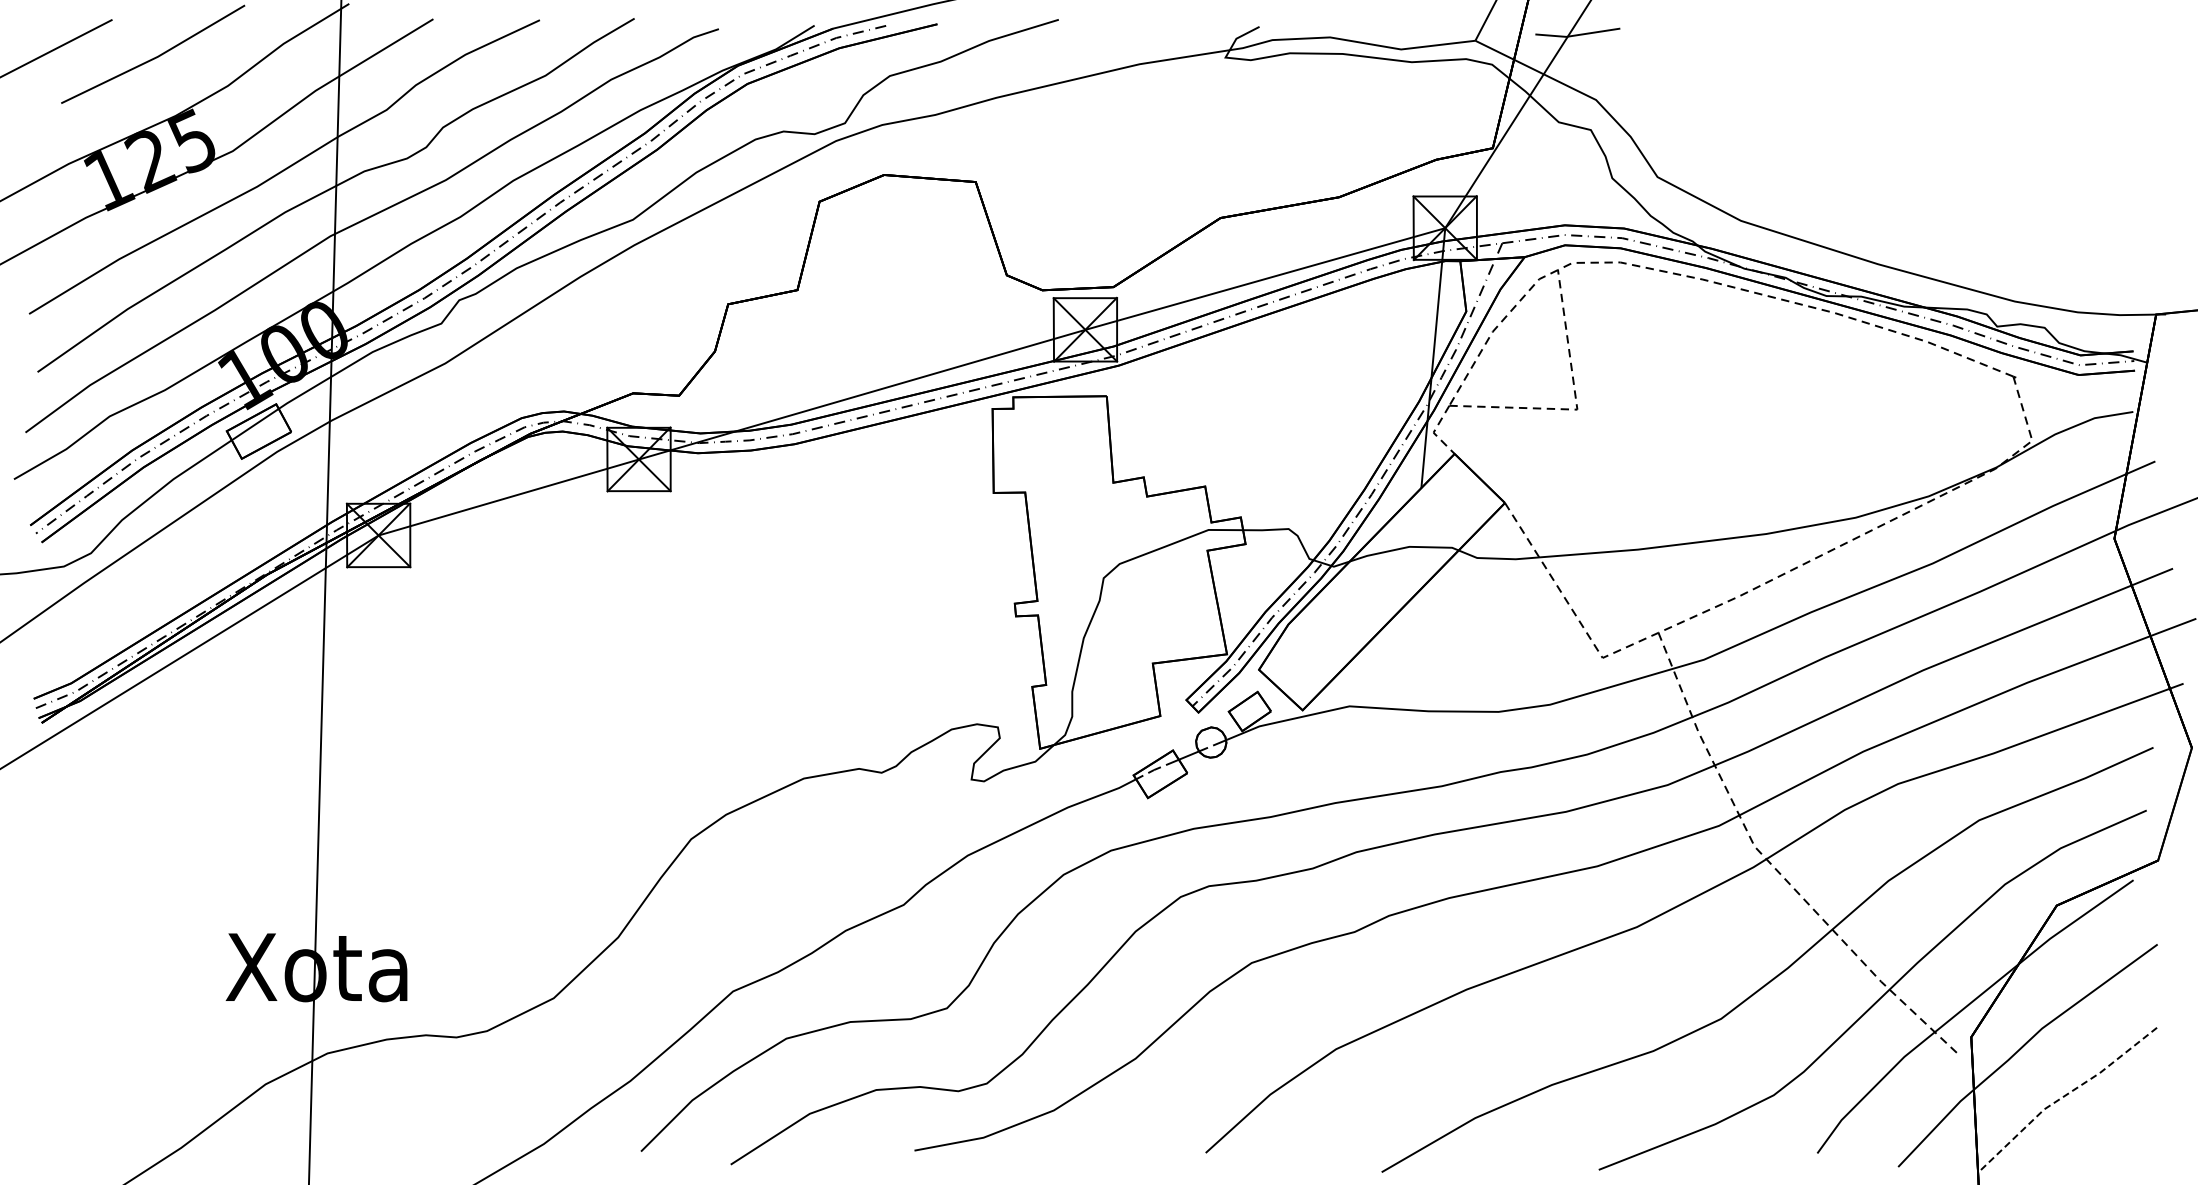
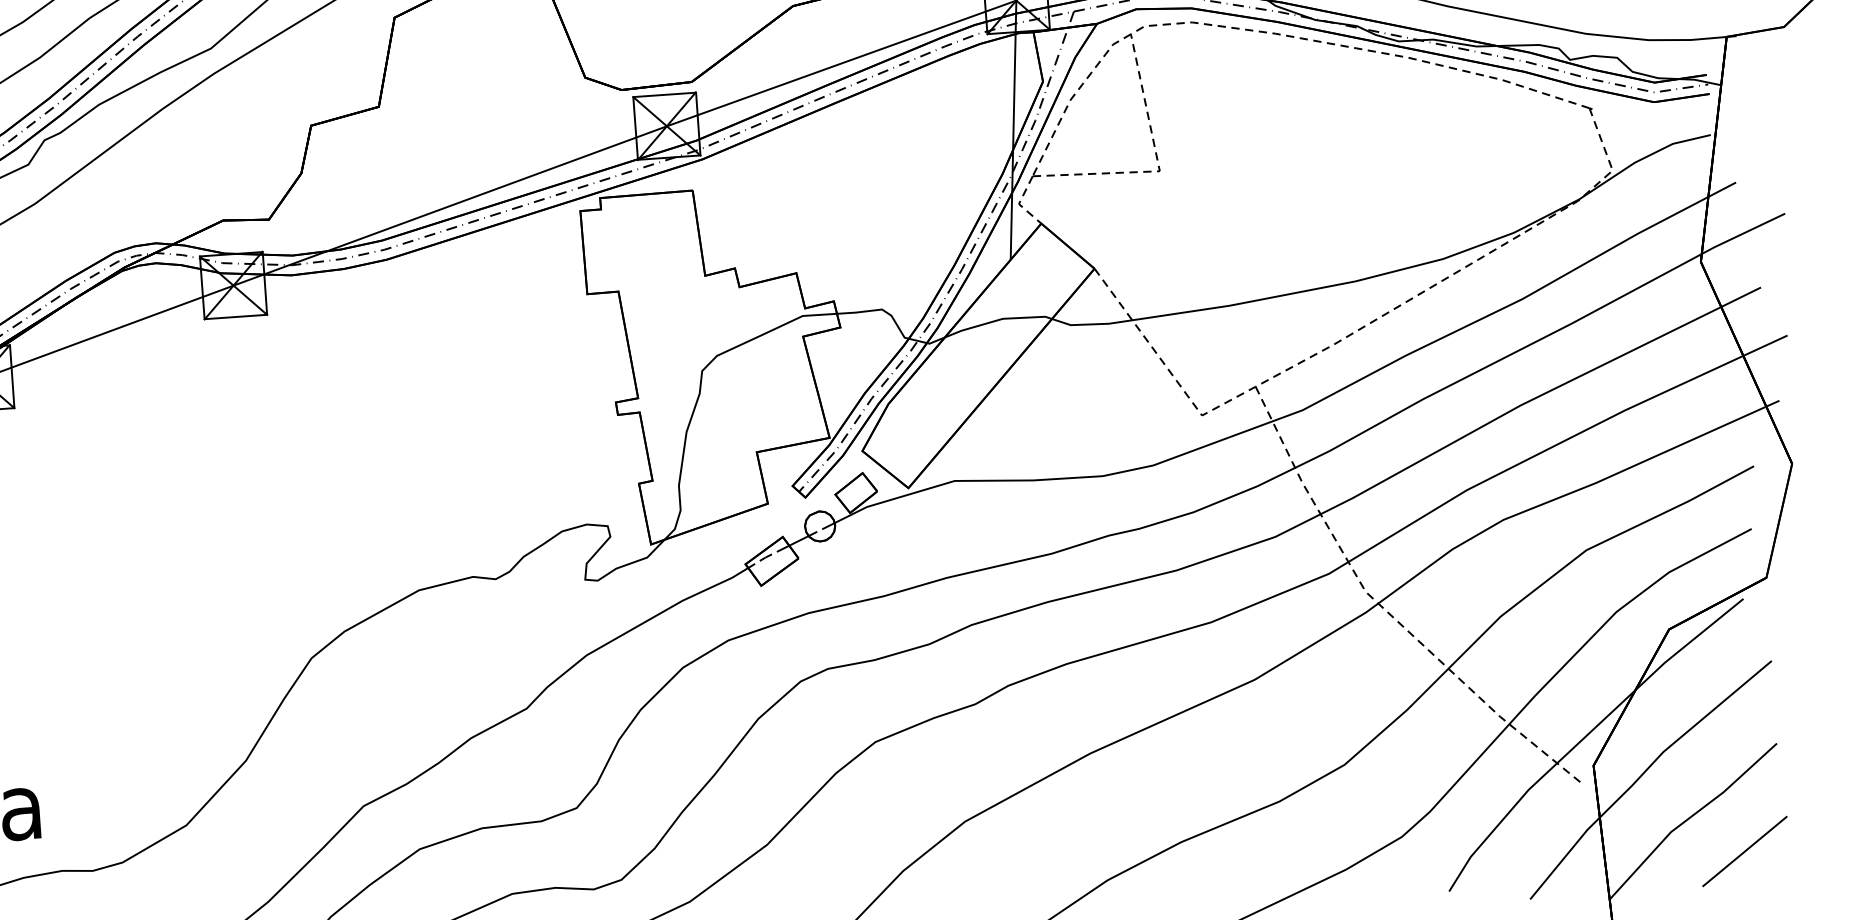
line: (2064, 1096) -> (1690, 818), dashed -> solid
line: (2117, 1133) -> (1745, 850), added

